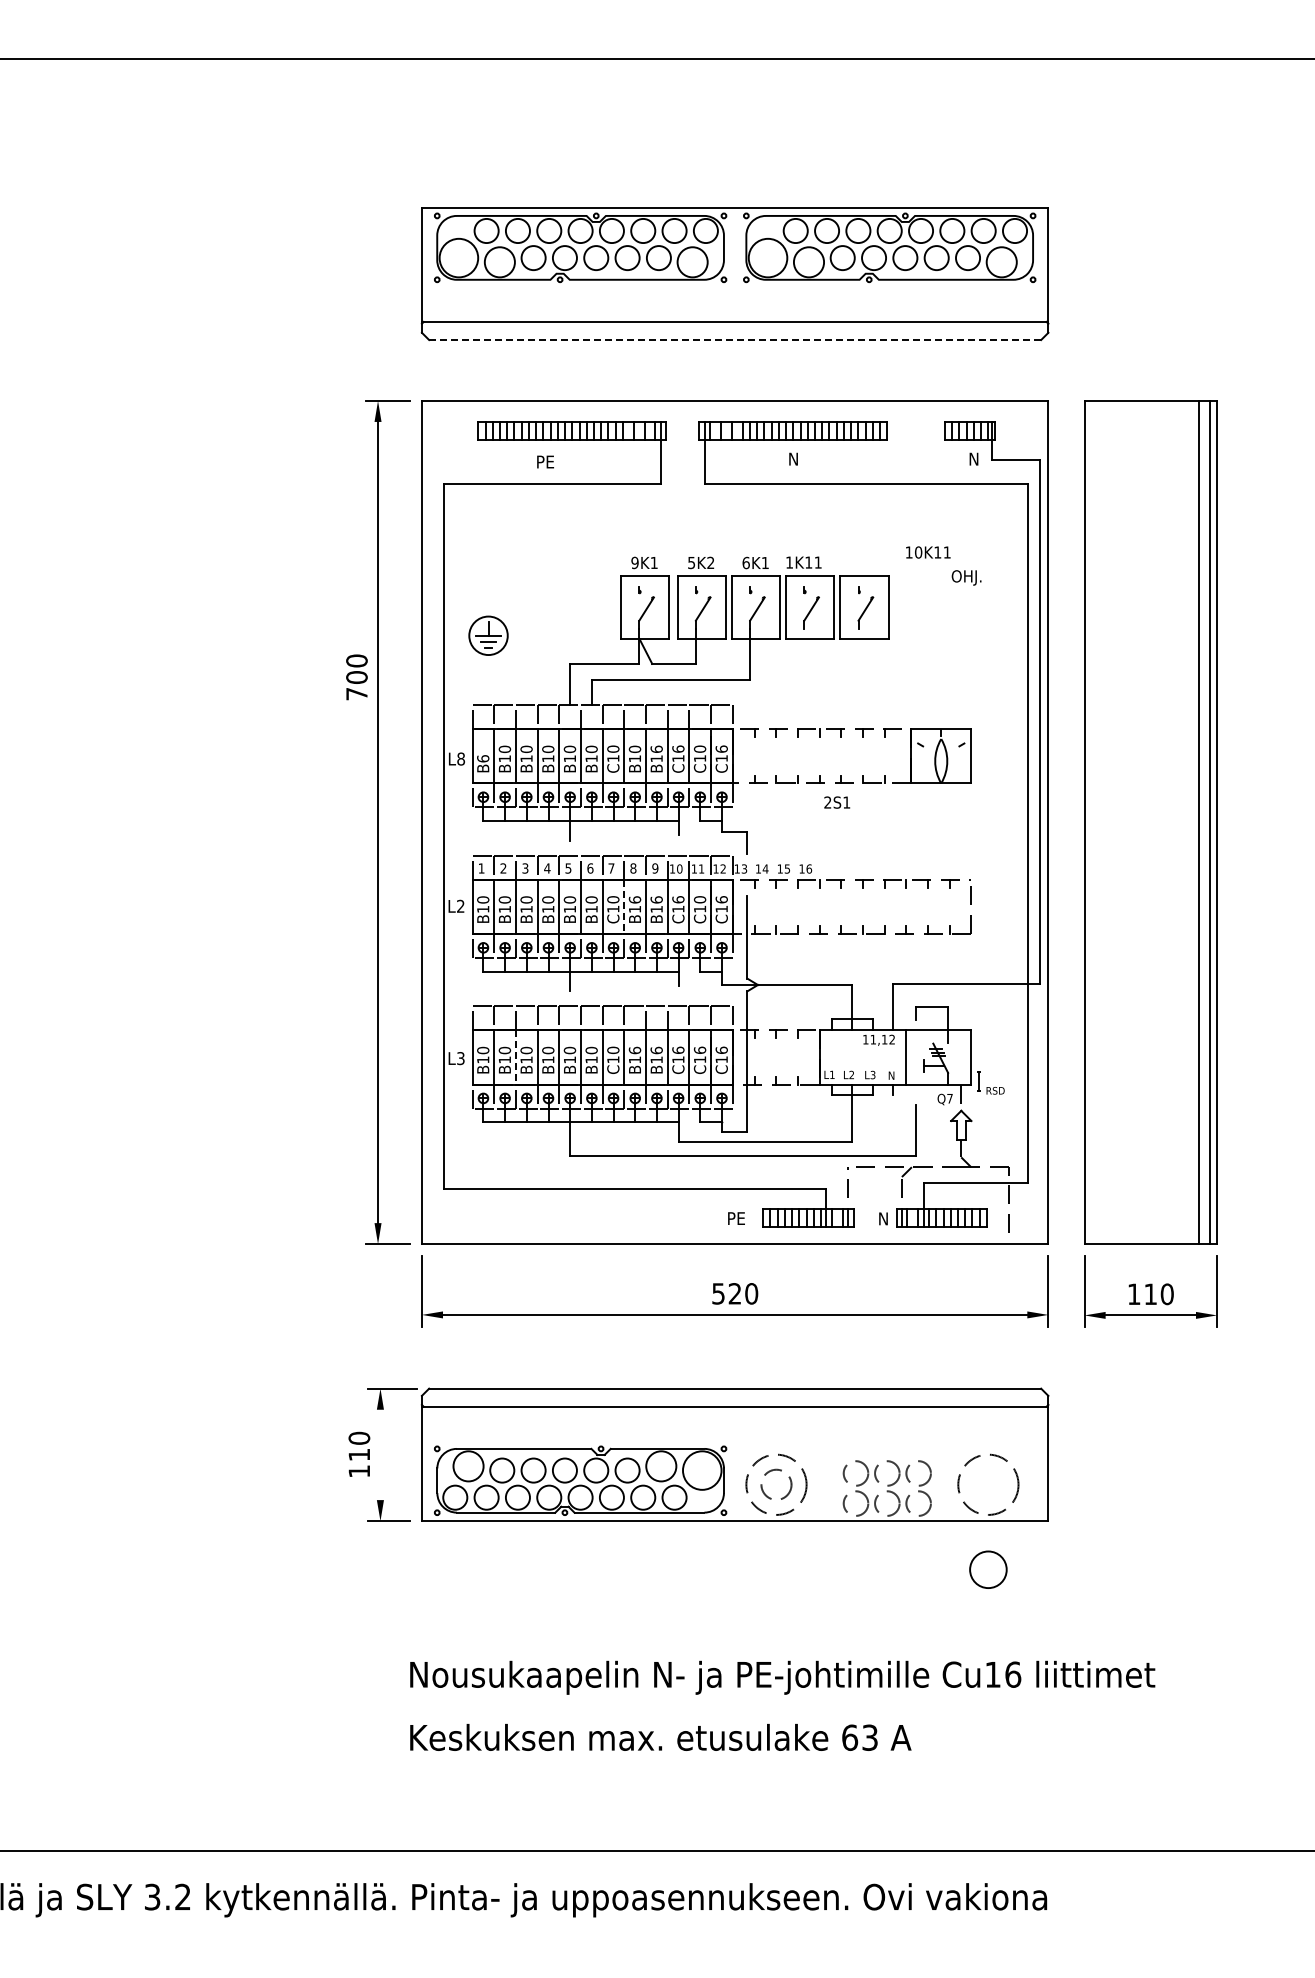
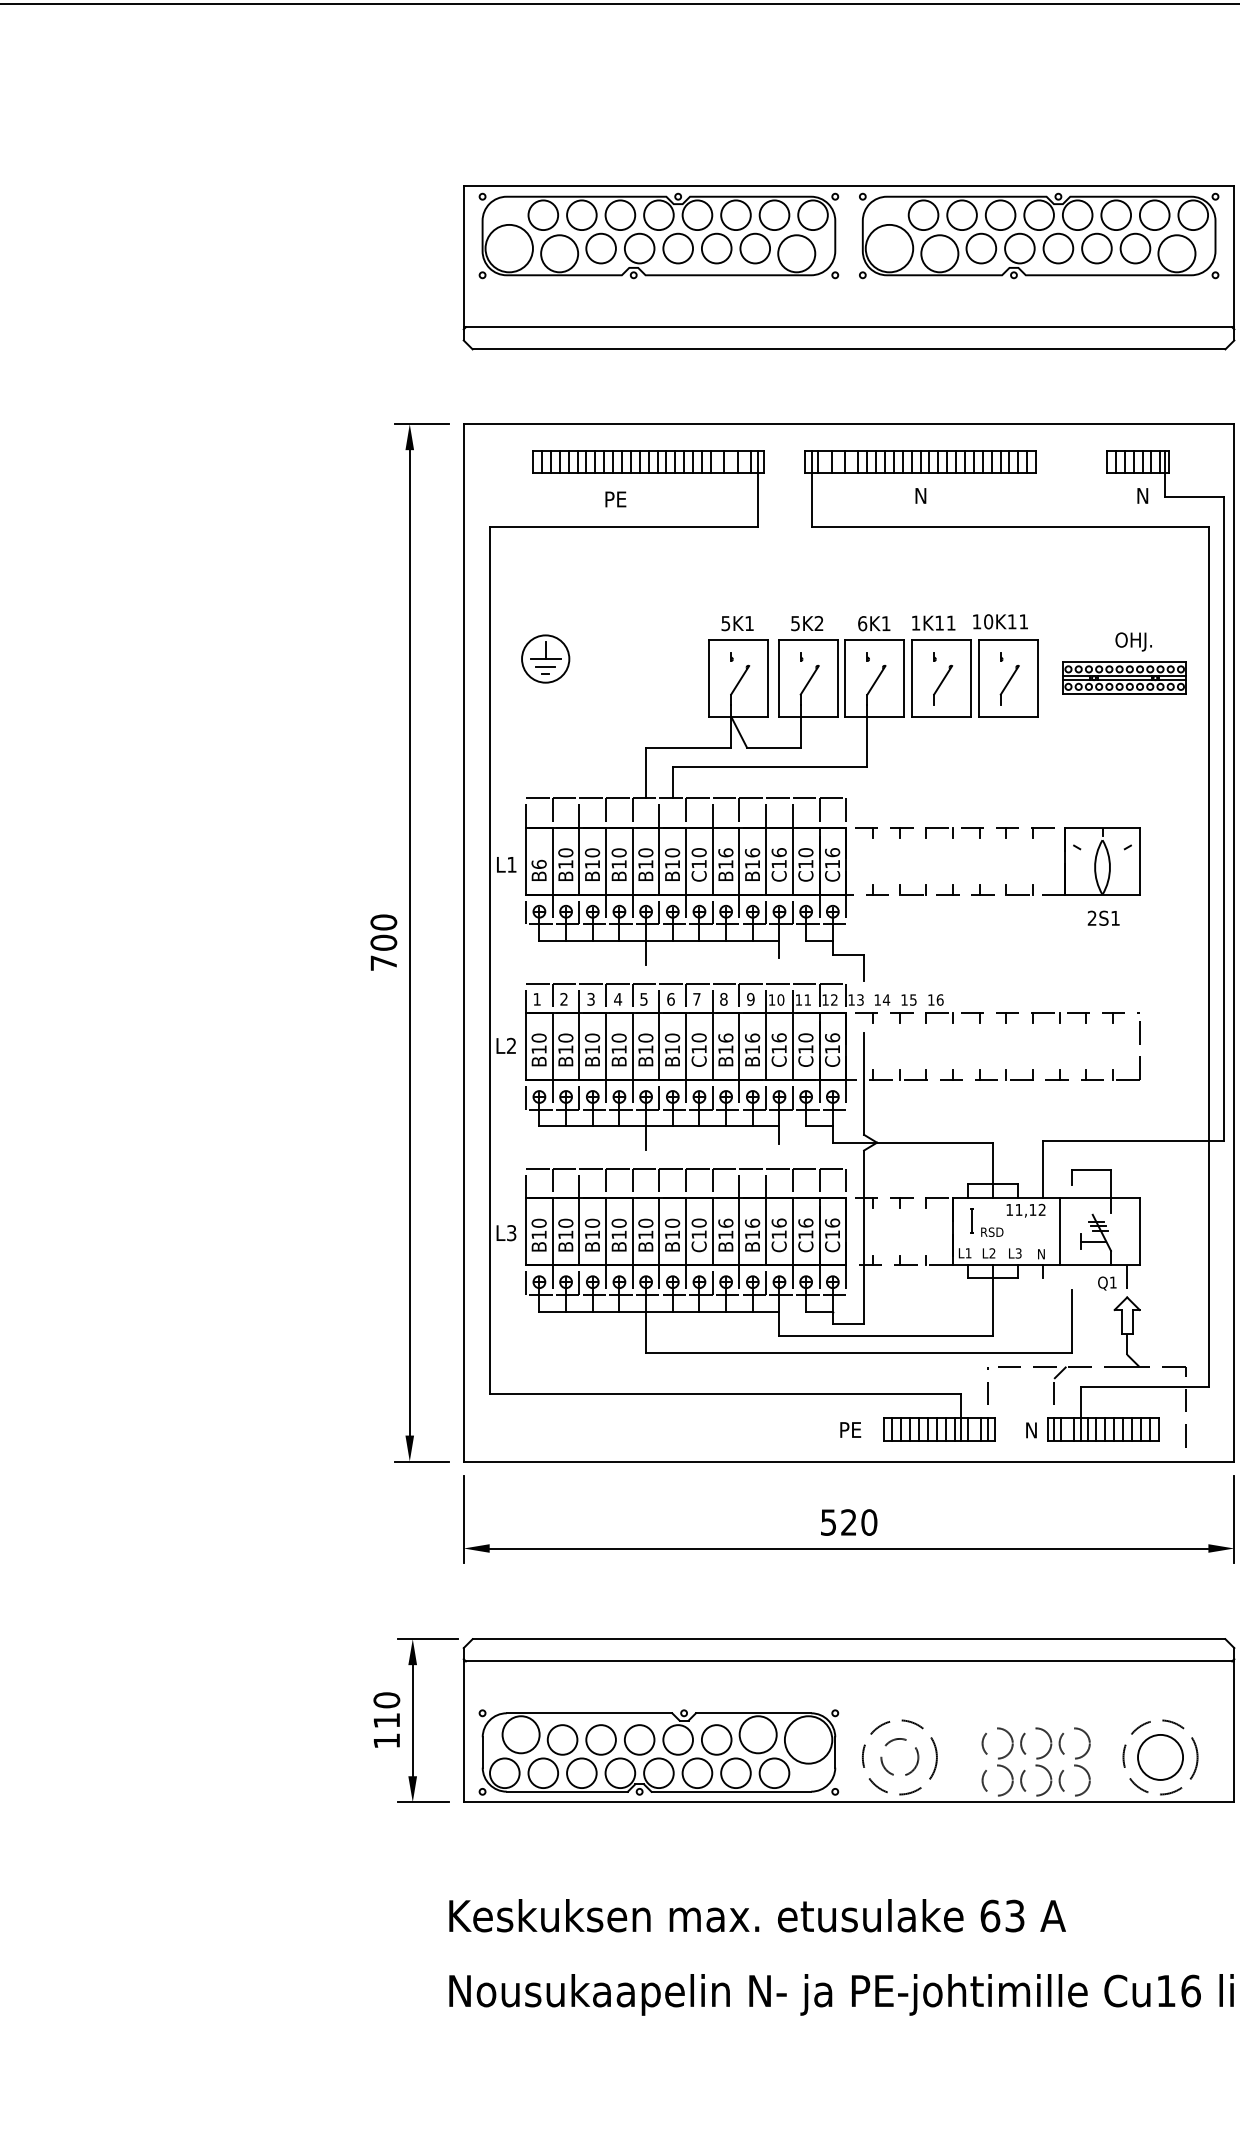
line: (735, 340) -> (849, 349), dashed -> solid
text: (928, 552) -> (1000, 621), moved
text: (634, 562) -> (725, 623), 9K1 -> 5K1
part: (958, 607) -> (1123, 678), added
part: (488, 635) -> (545, 658), moved
text: (356, 677) -> (383, 942), moved
text: (634, 748) -> (725, 851), B10 -> B16
text: (460, 758) -> (511, 864), L8 -> L1
text: (837, 802) -> (1104, 918), moved
line: (624, 907) -> (712, 1047), dashed -> solid
line: (515, 1057) -> (578, 1231), dashed -> solid
part: (990, 1082) -> (985, 1222), moved
text: (949, 1098) -> (1112, 1282), Q7 -> Q1
line: (380, 1454) -> (412, 1720), added
circle: (988, 1569) -> (1160, 1757), moved
text: (660, 1737) -> (757, 1915), moved

